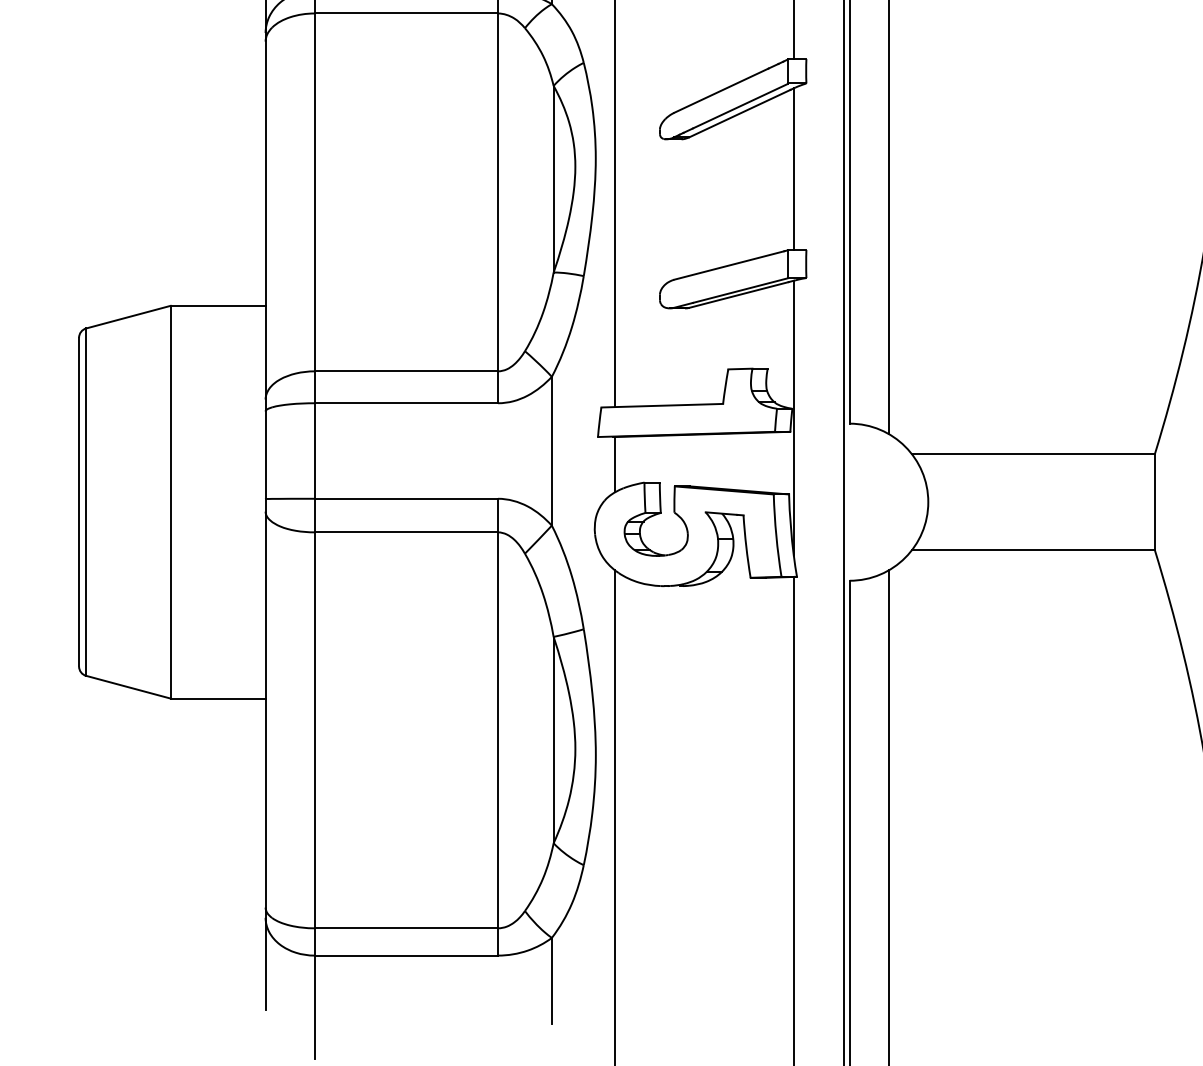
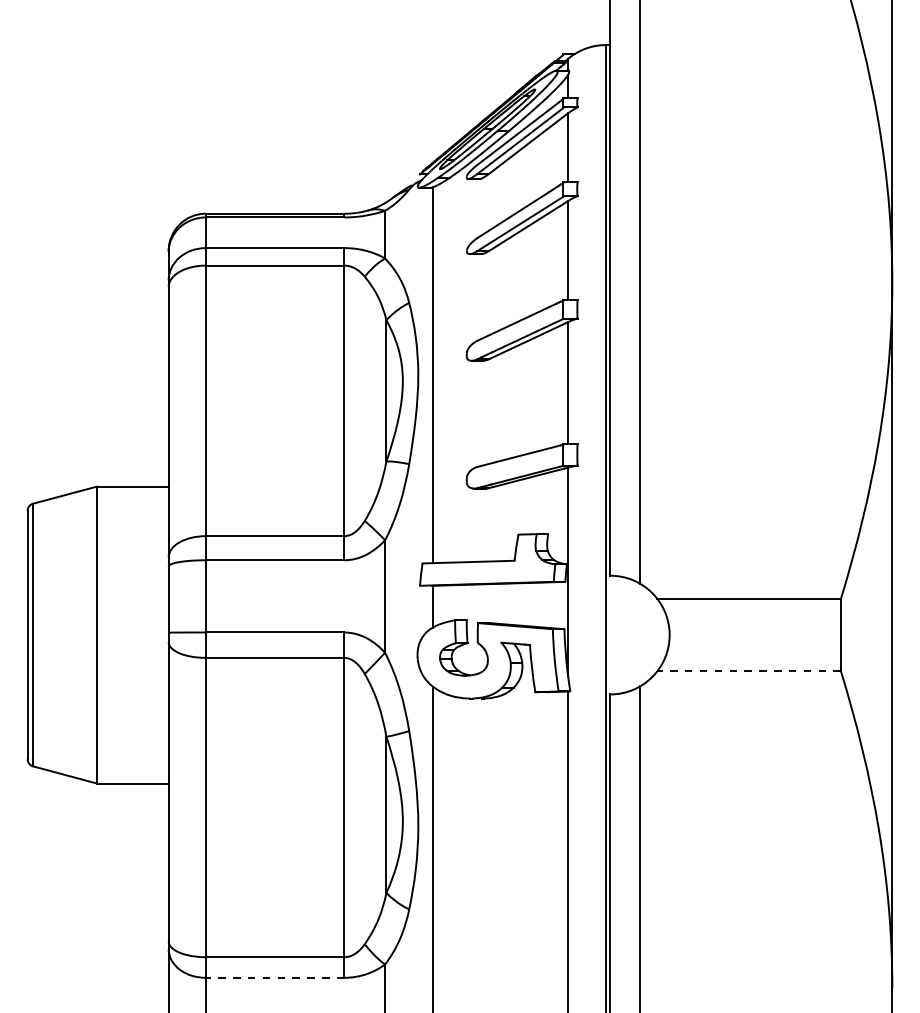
line: (1033, 550) -> (749, 671), solid -> dashed
line: (405, 955) -> (274, 977), solid -> dashed

